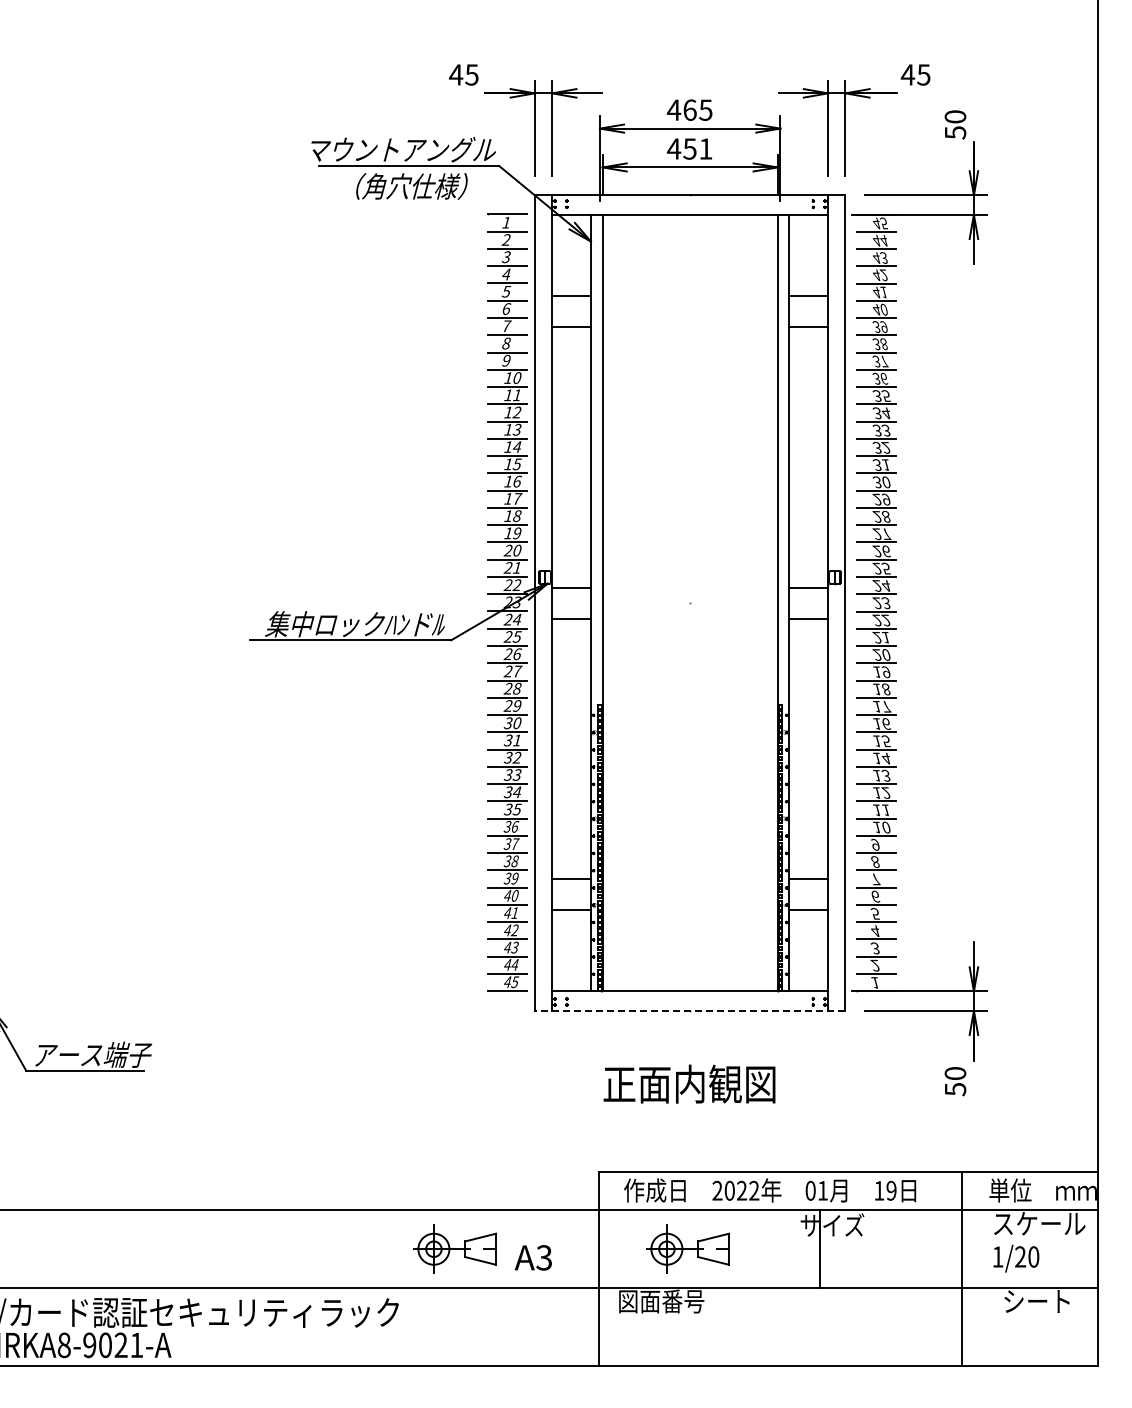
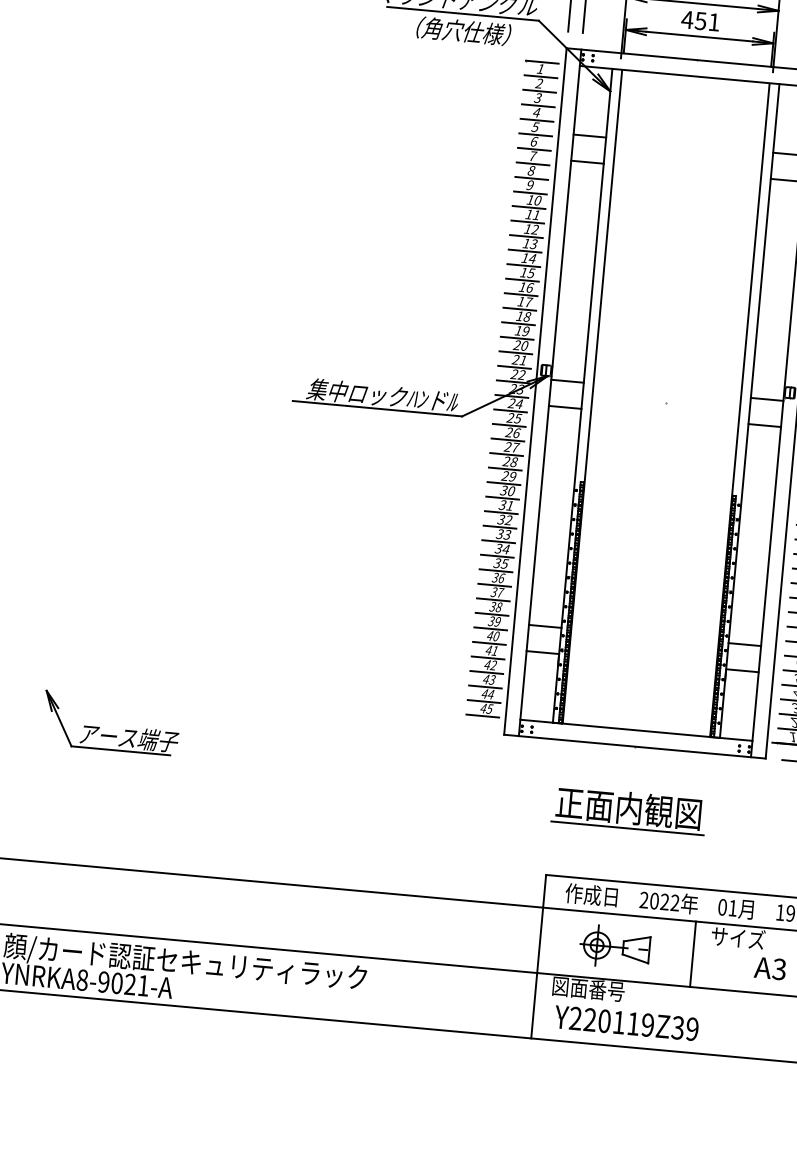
line: (689, 1010) -> (634, 746), dashed -> solid
line: (689, 1107) -> (626, 827), added
part: (454, 1248) -> (418, 928), removed
line: (819, 1249) -> (692, 954), moved
text: (533, 1257) -> (770, 968), moved
part: (709, 1337) -> (626, 1023), added

